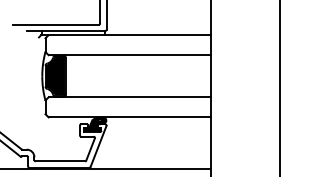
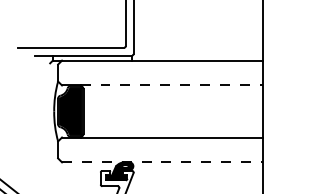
line: (137, 55) -> (171, 85), solid -> dashed
line: (130, 117) -> (163, 162), solid -> dashed

